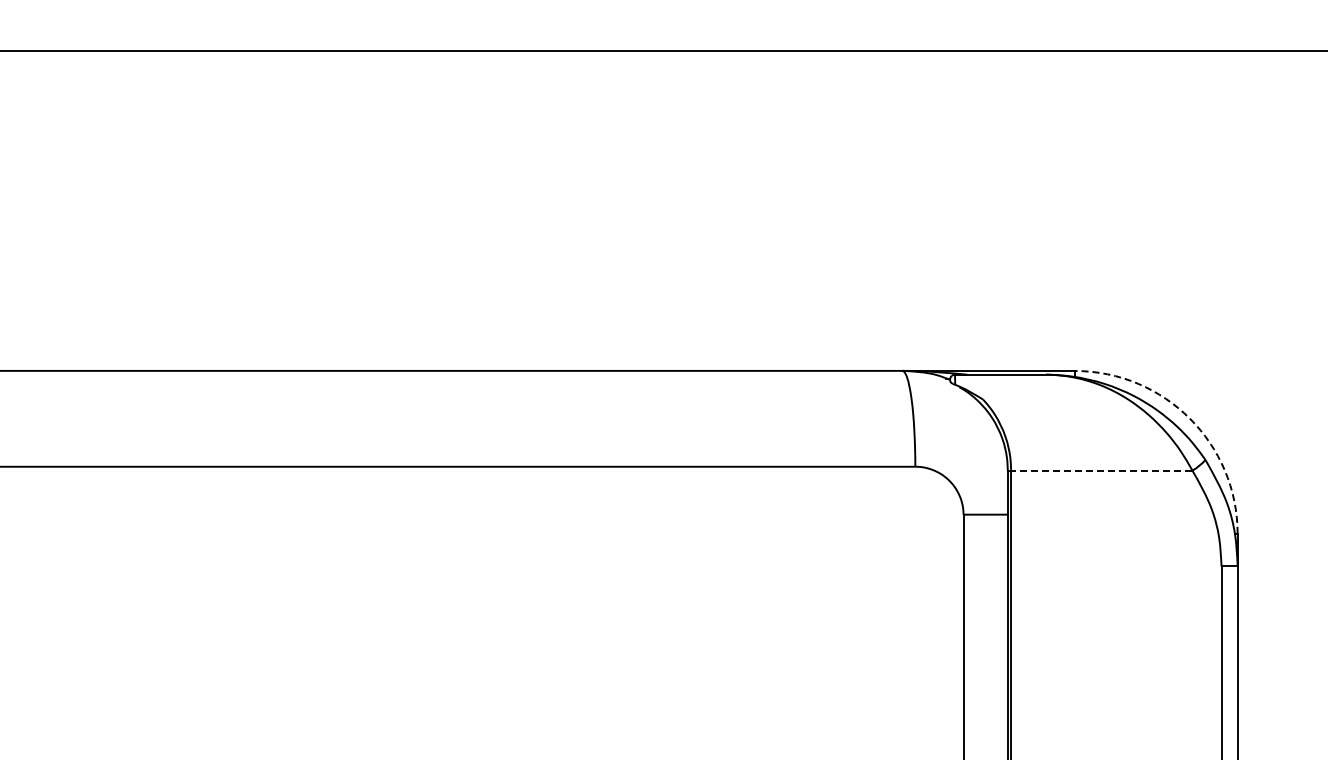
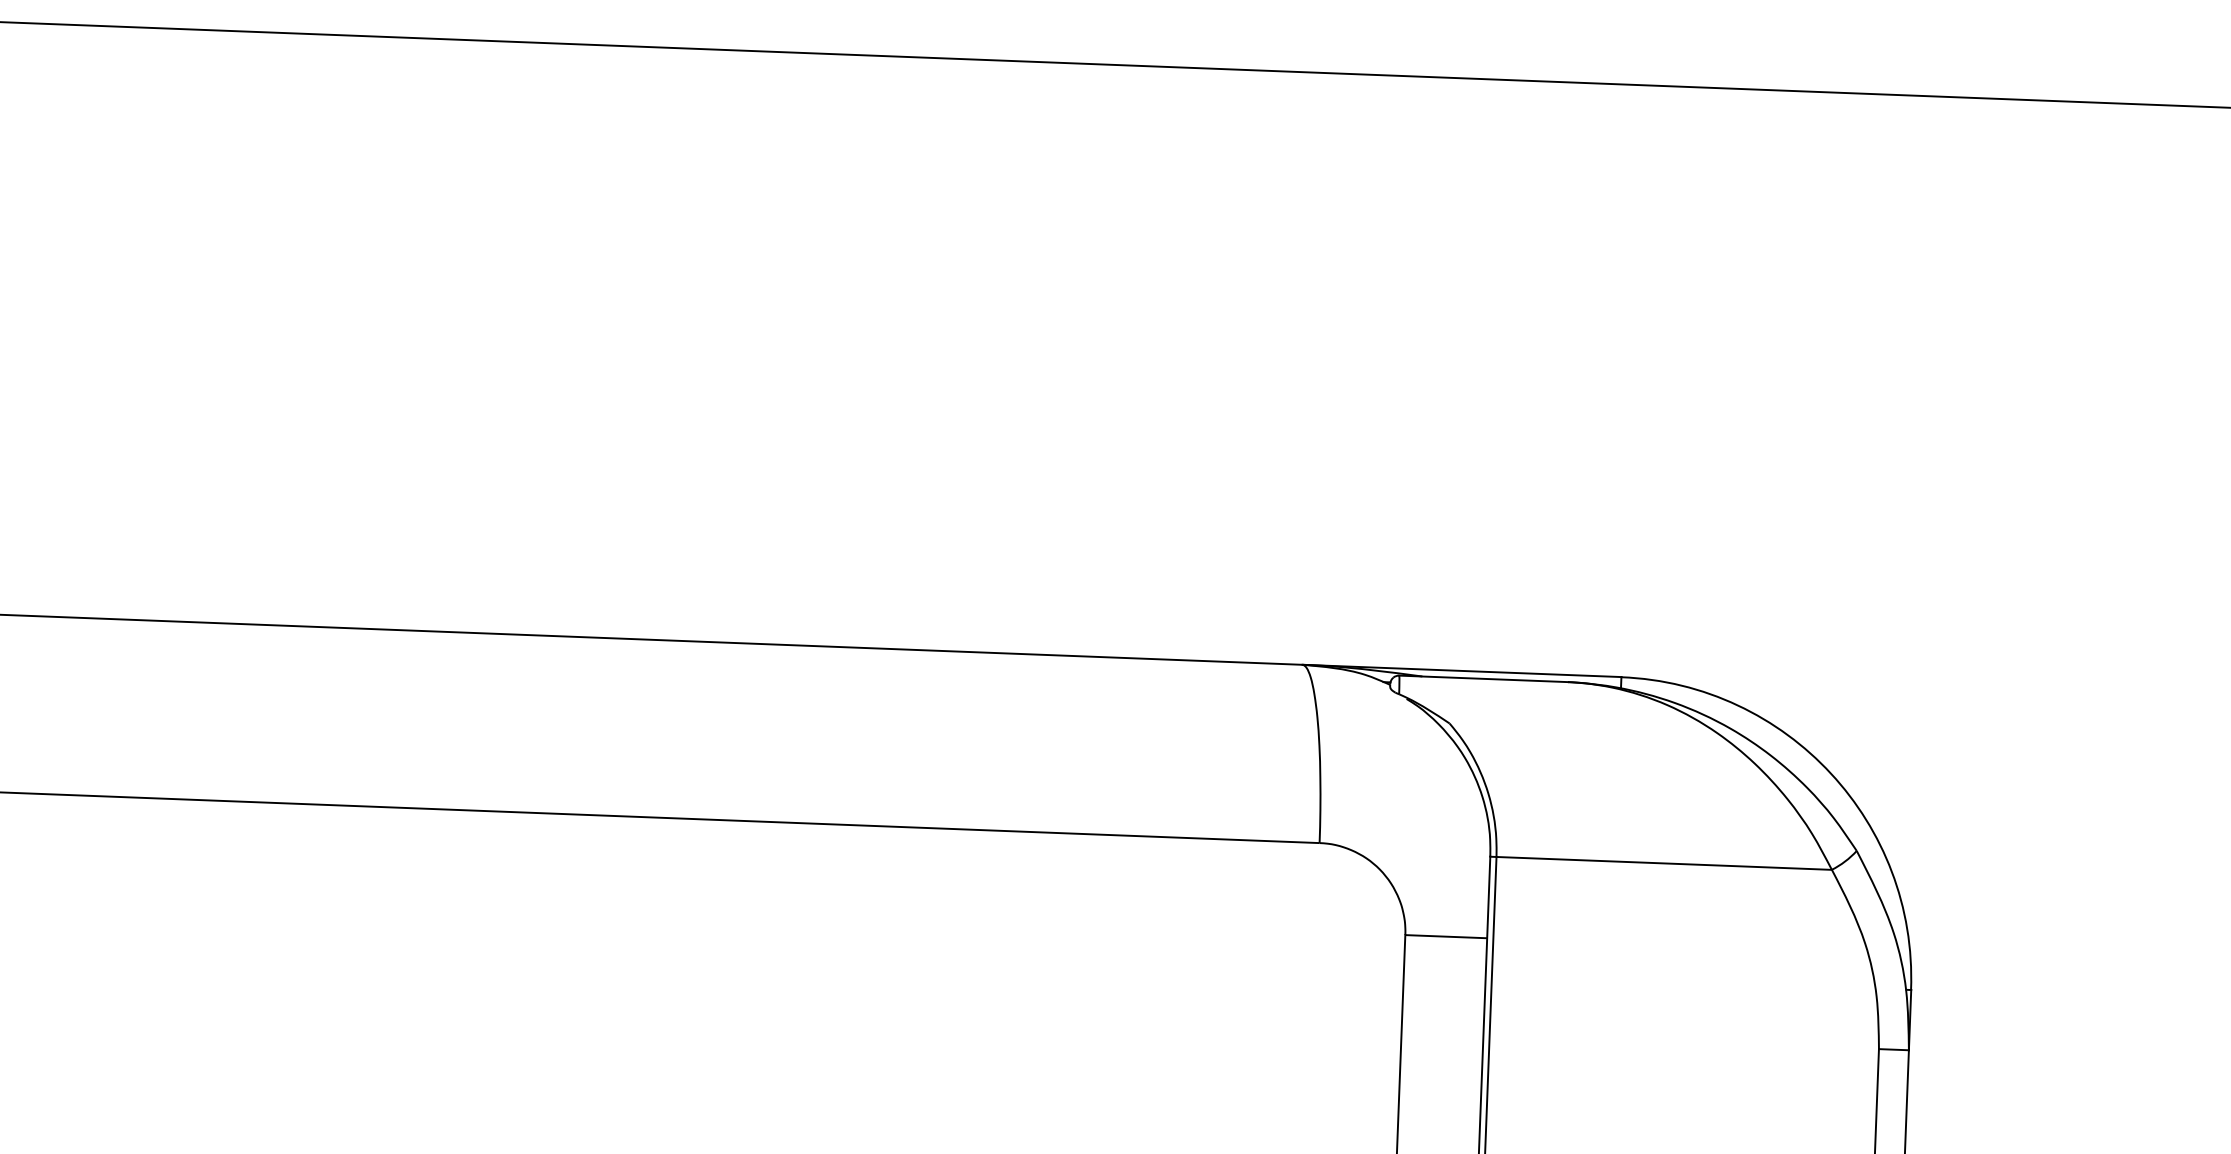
arc: (1189, 418) -> (1830, 773), dashed -> solid
line: (1101, 470) -> (1663, 863), dashed -> solid

